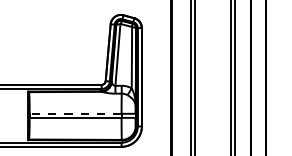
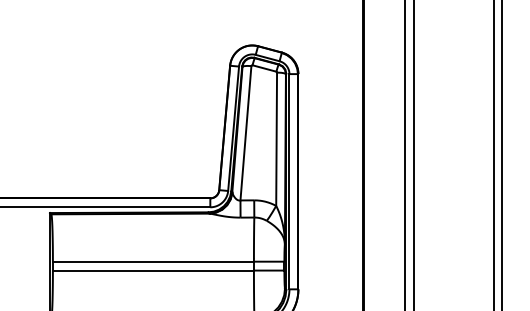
line: (75, 113) -> (153, 260), dashed -> solid

